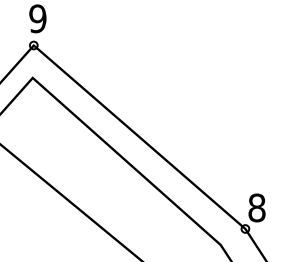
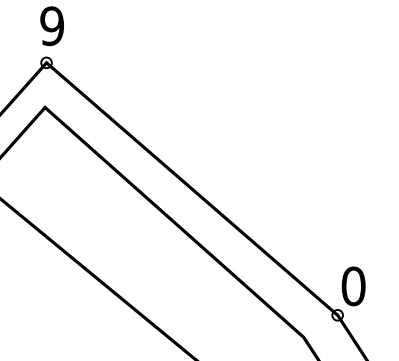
text: (256, 208) -> (353, 286), 8 -> 0

